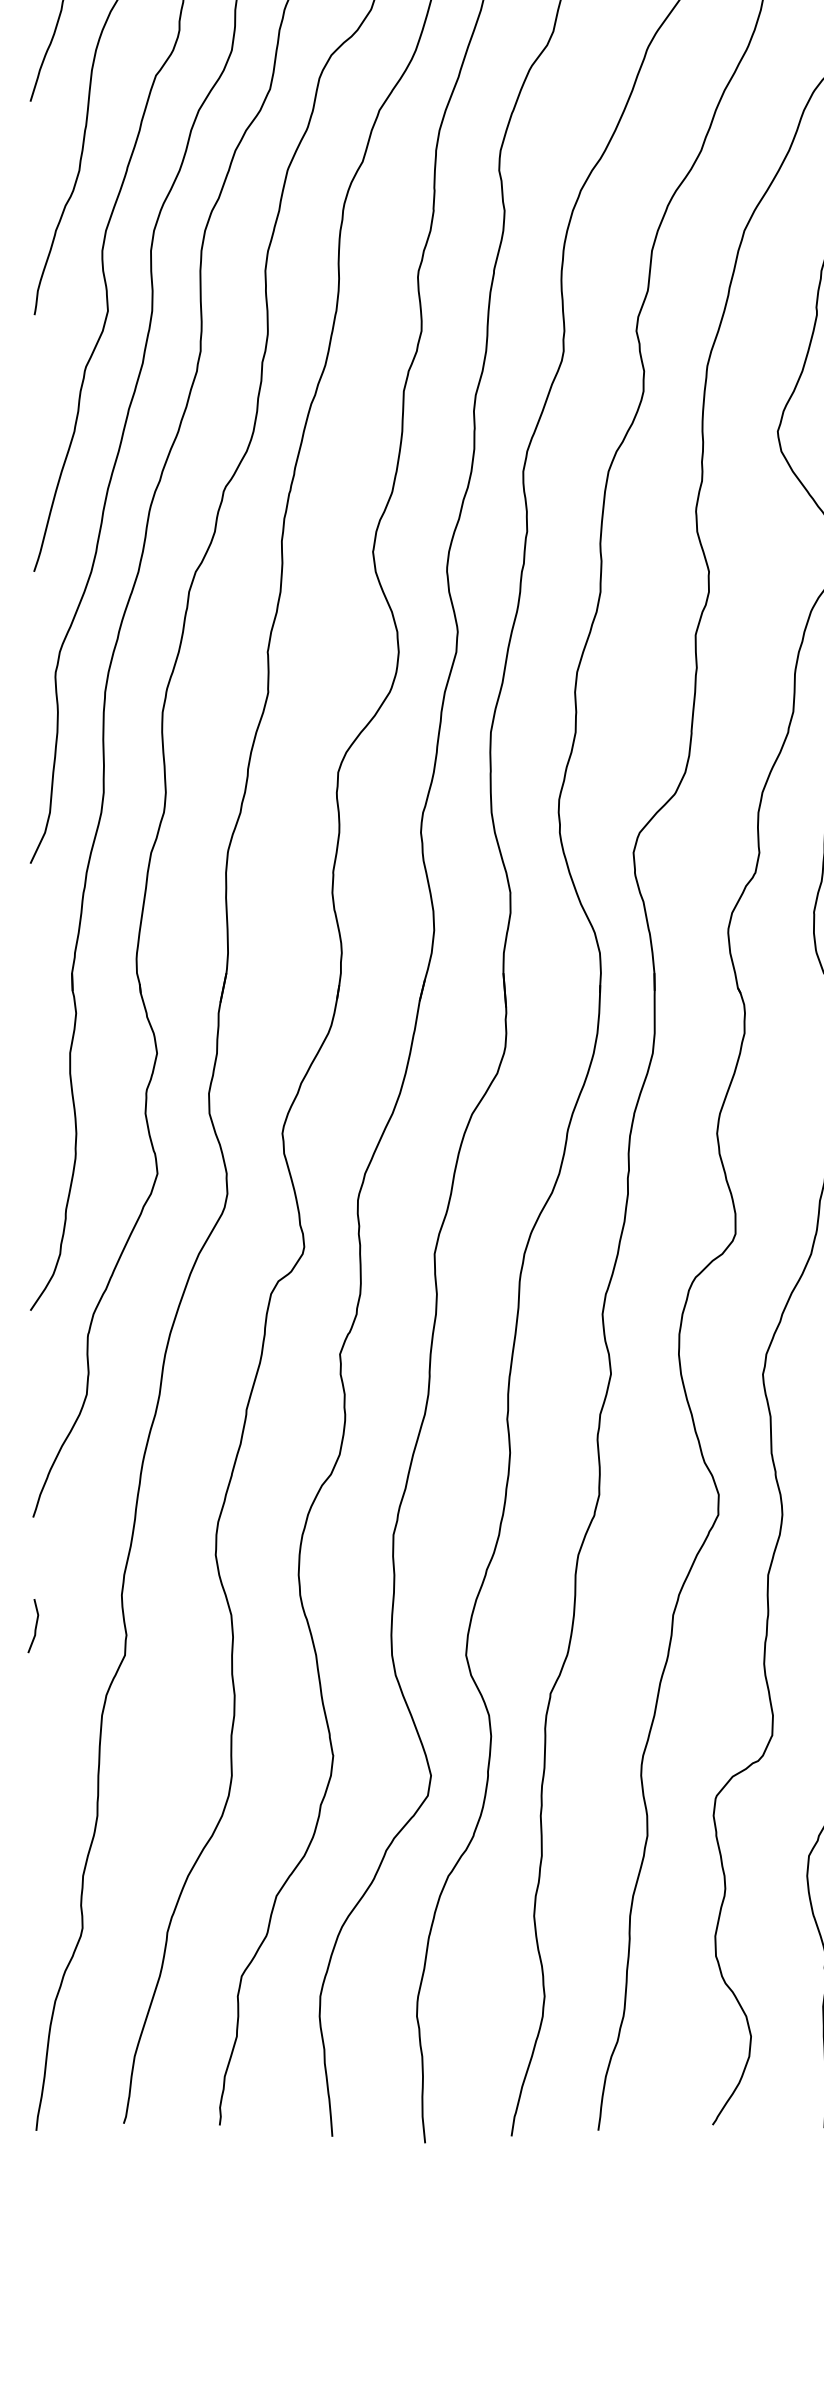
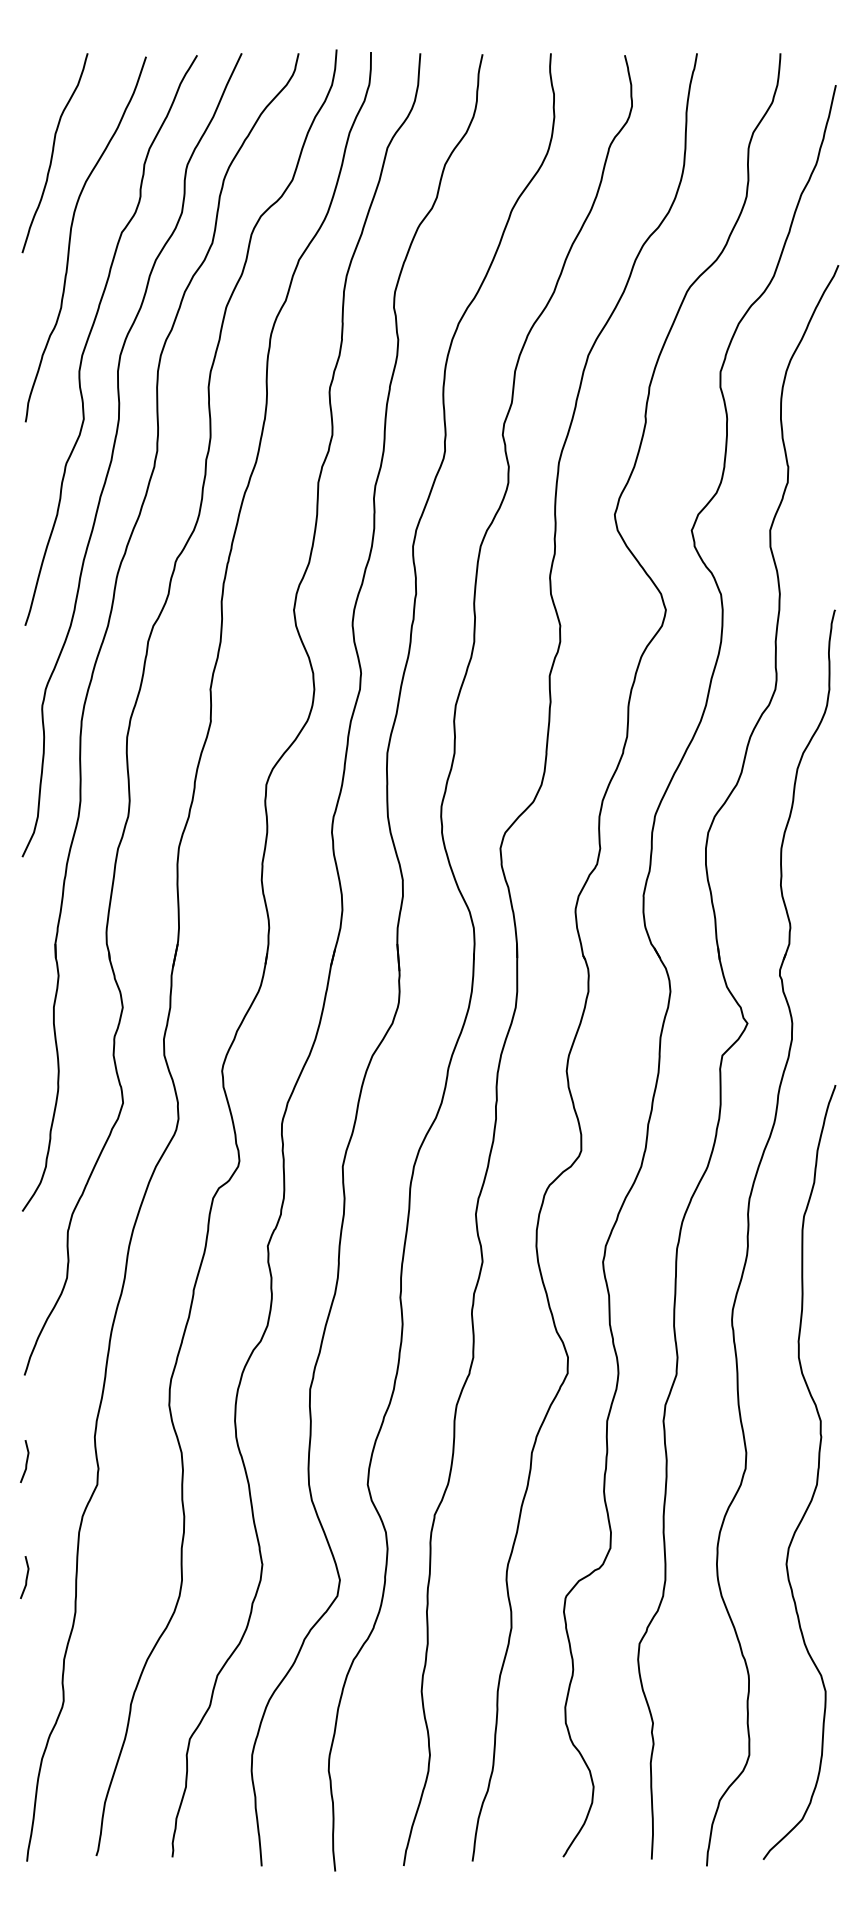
line: (34, 1773) -> (25, 1578), added

